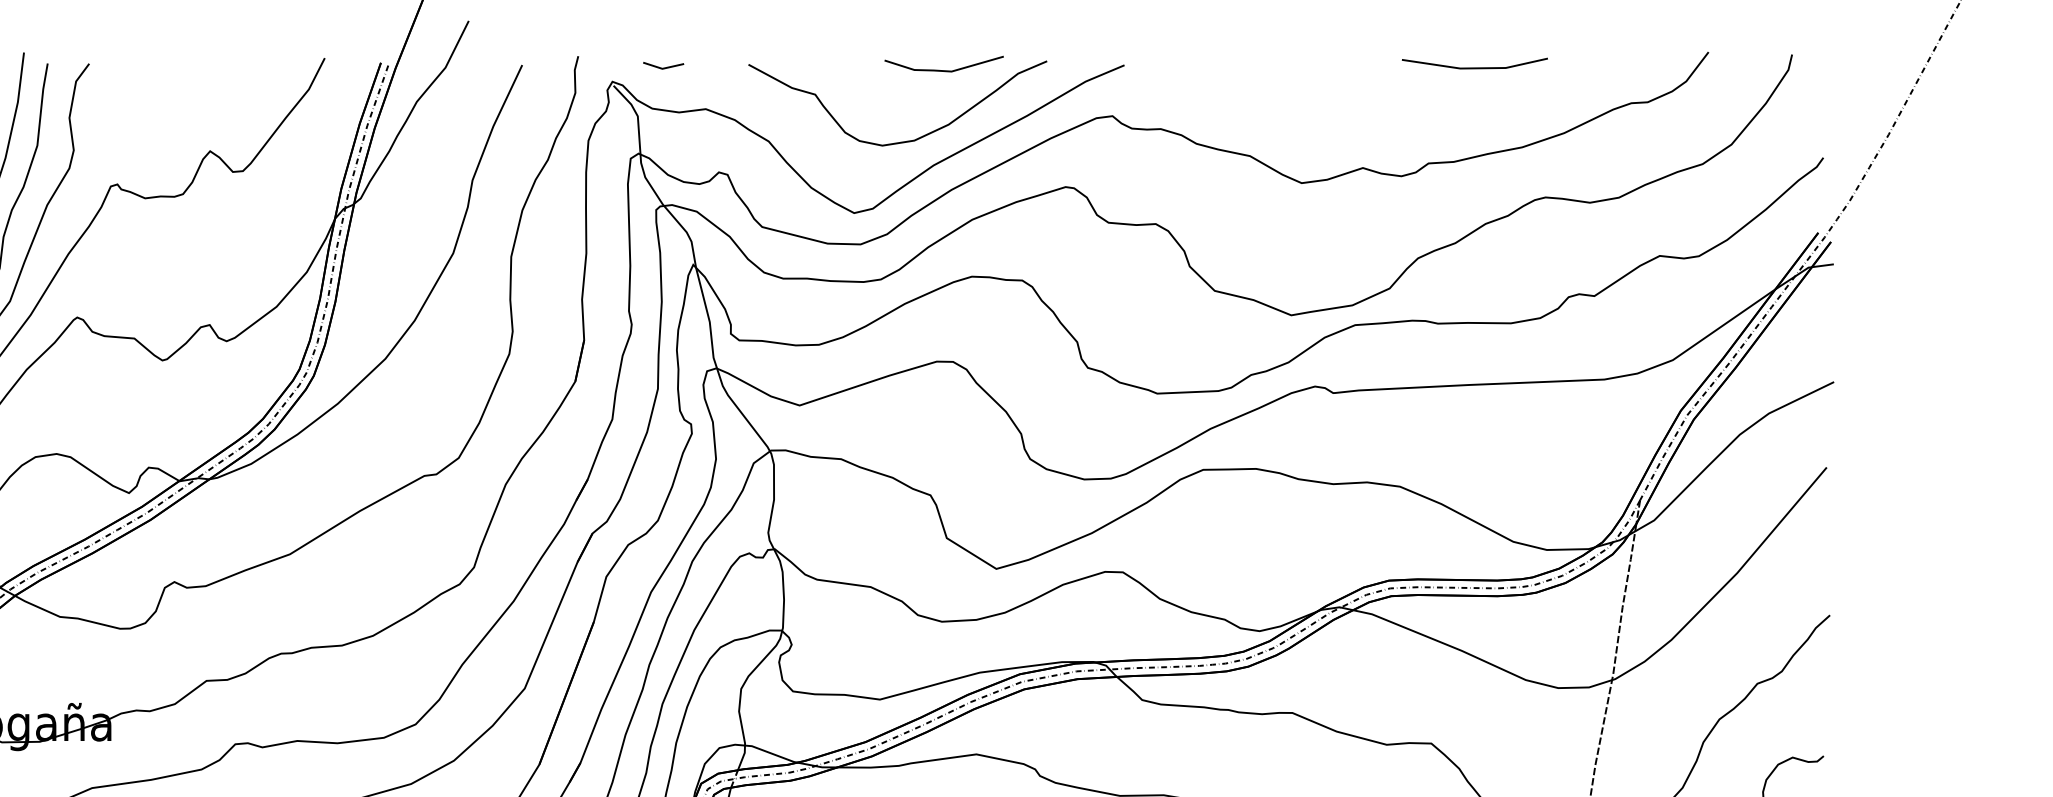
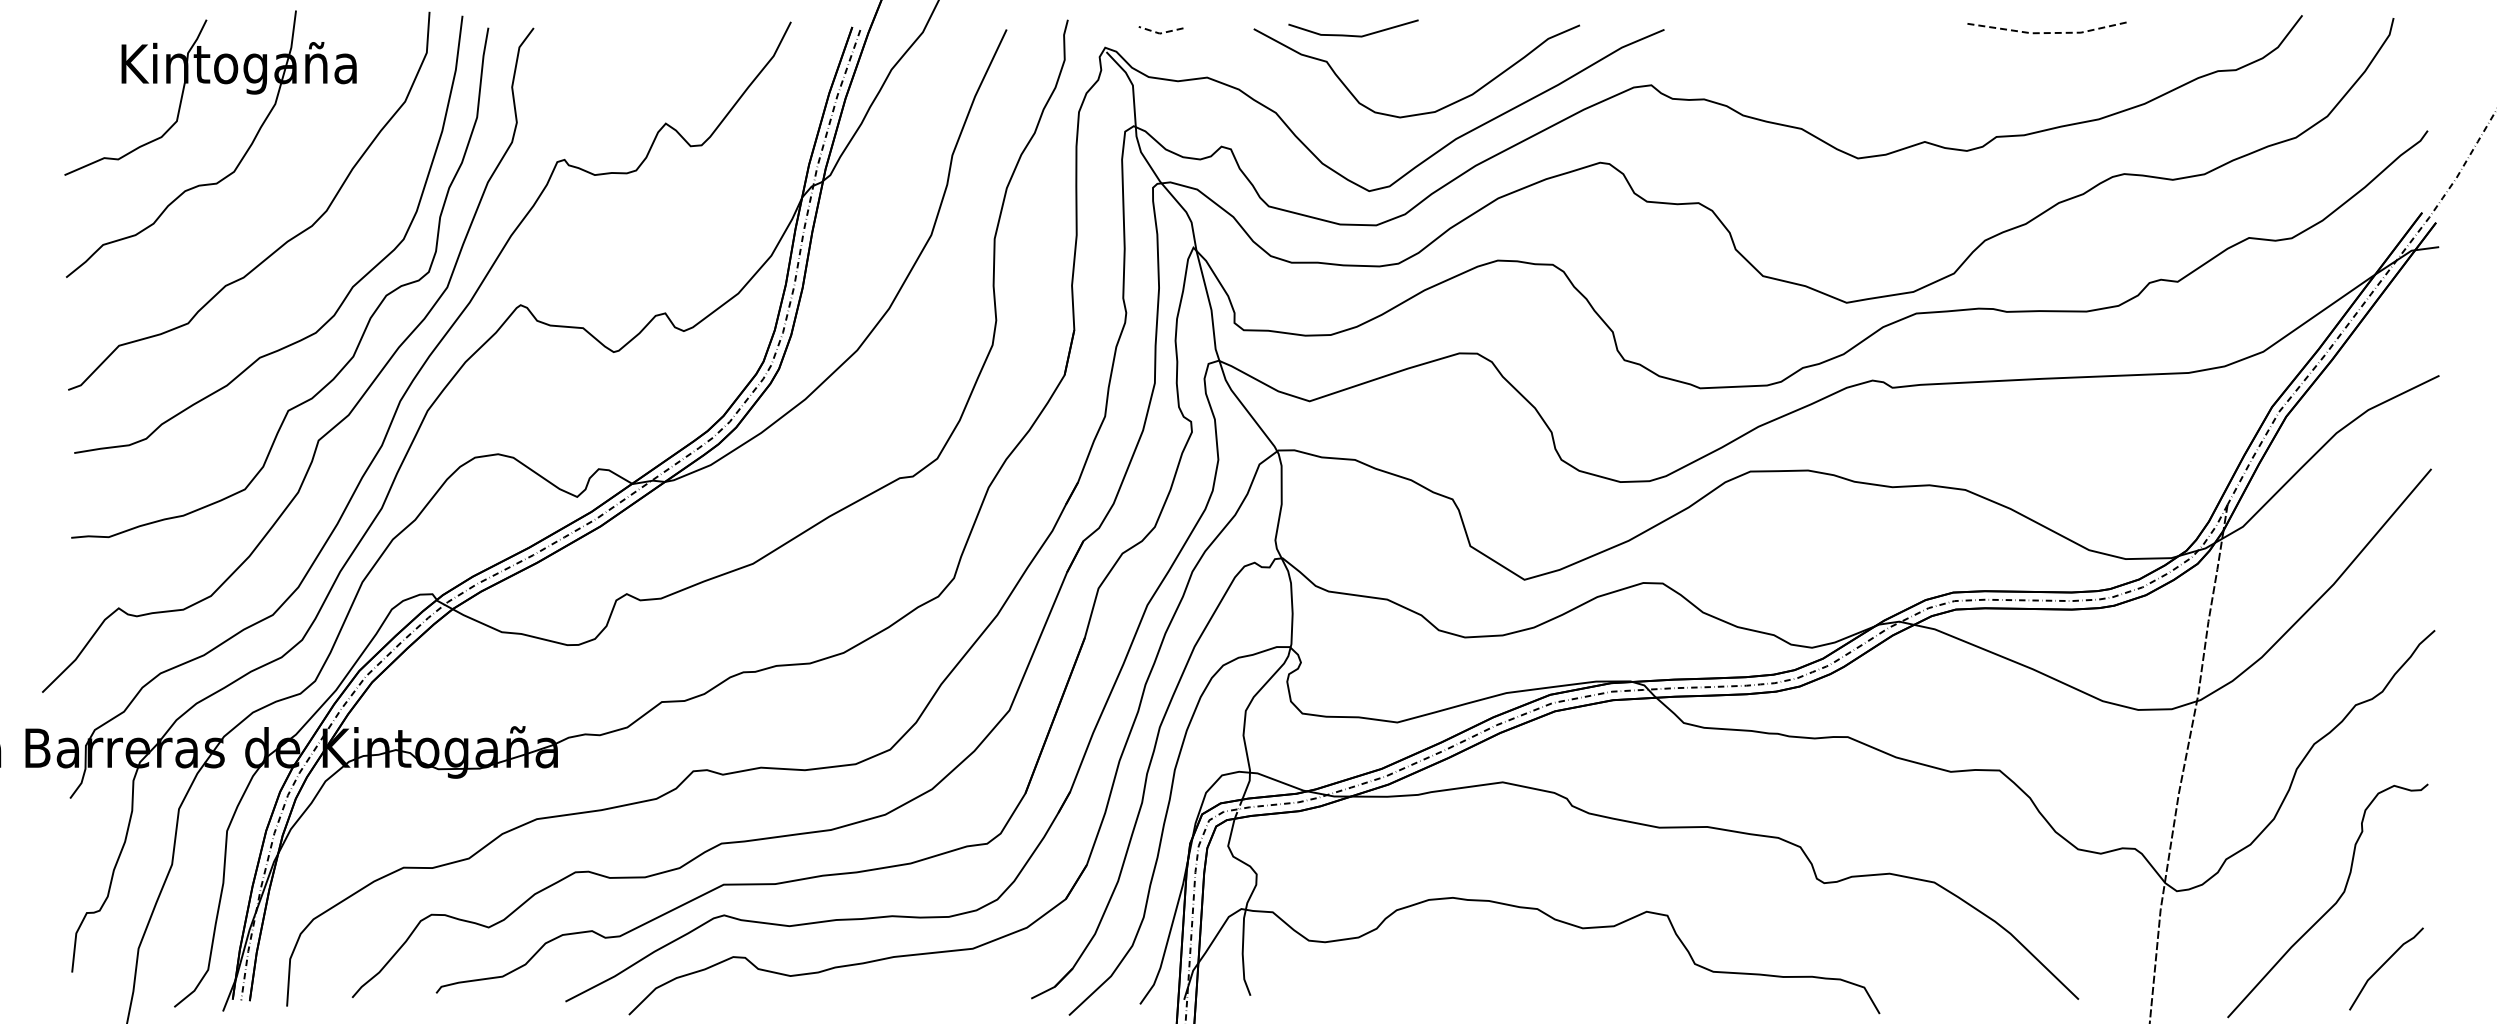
line: (662, 68) -> (1159, 33), solid -> dashed
line: (1476, 68) -> (2048, 33), solid -> dashed
line: (944, 70) -> (1353, 35), moved

